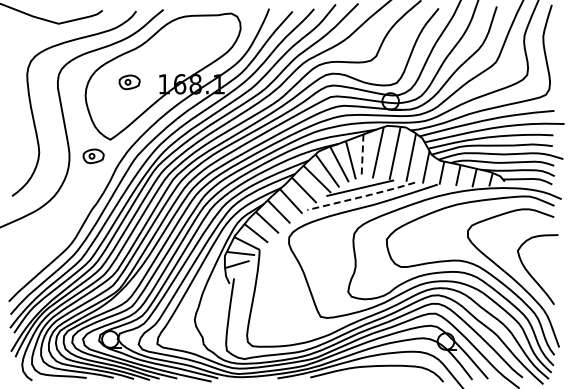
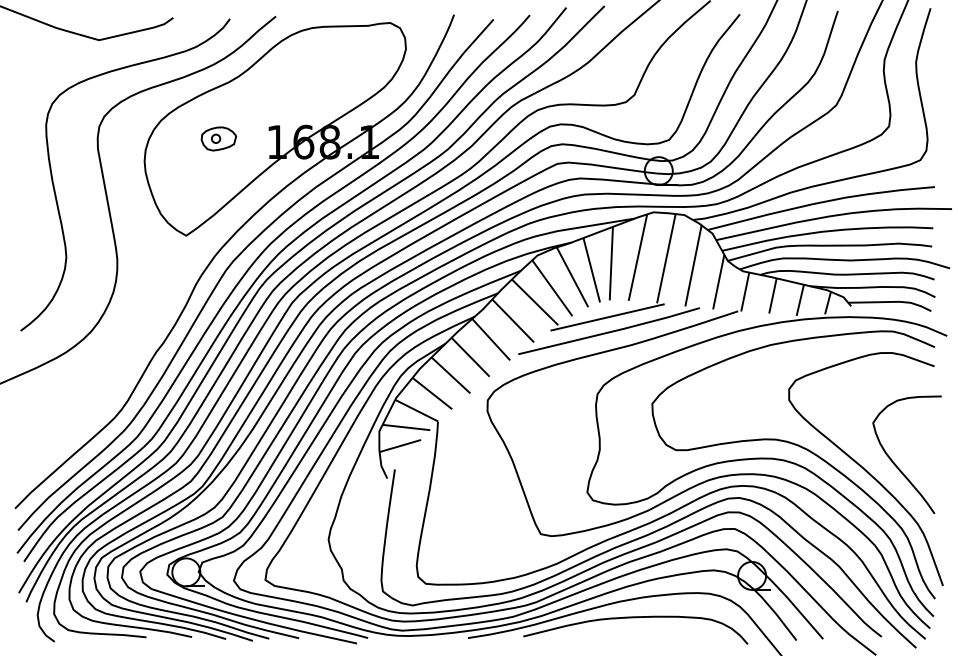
part: (93, 156) -> (157, 263), removed
line: (362, 156) -> (611, 263), dashed -> solid
line: (362, 196) -> (611, 331), dashed -> solid

